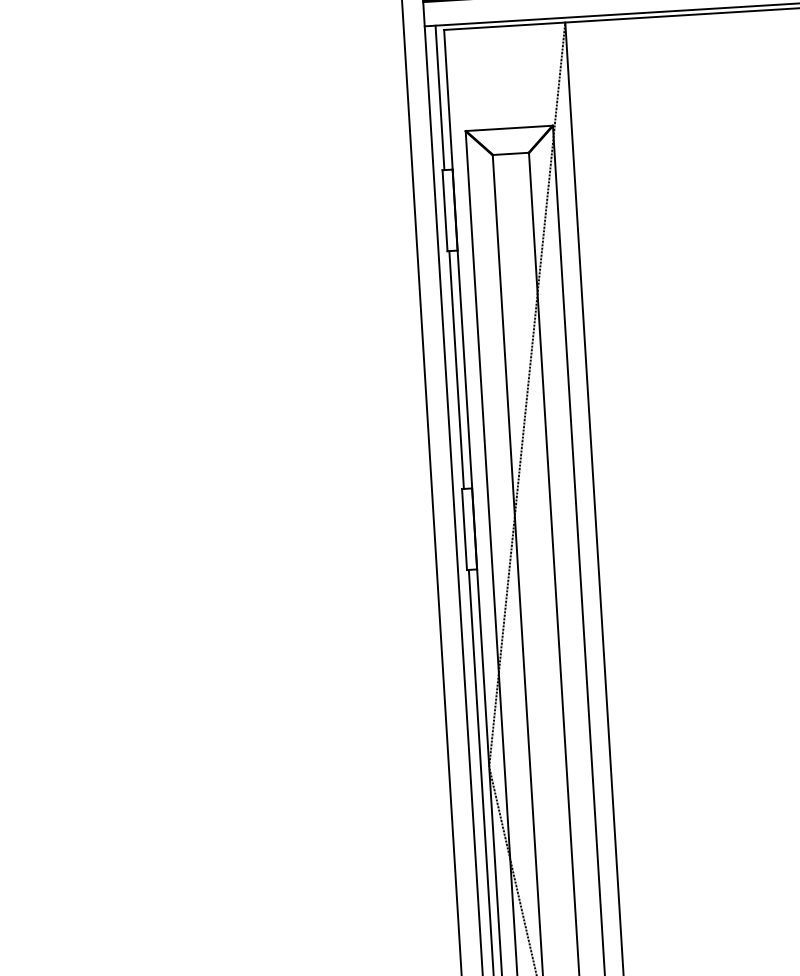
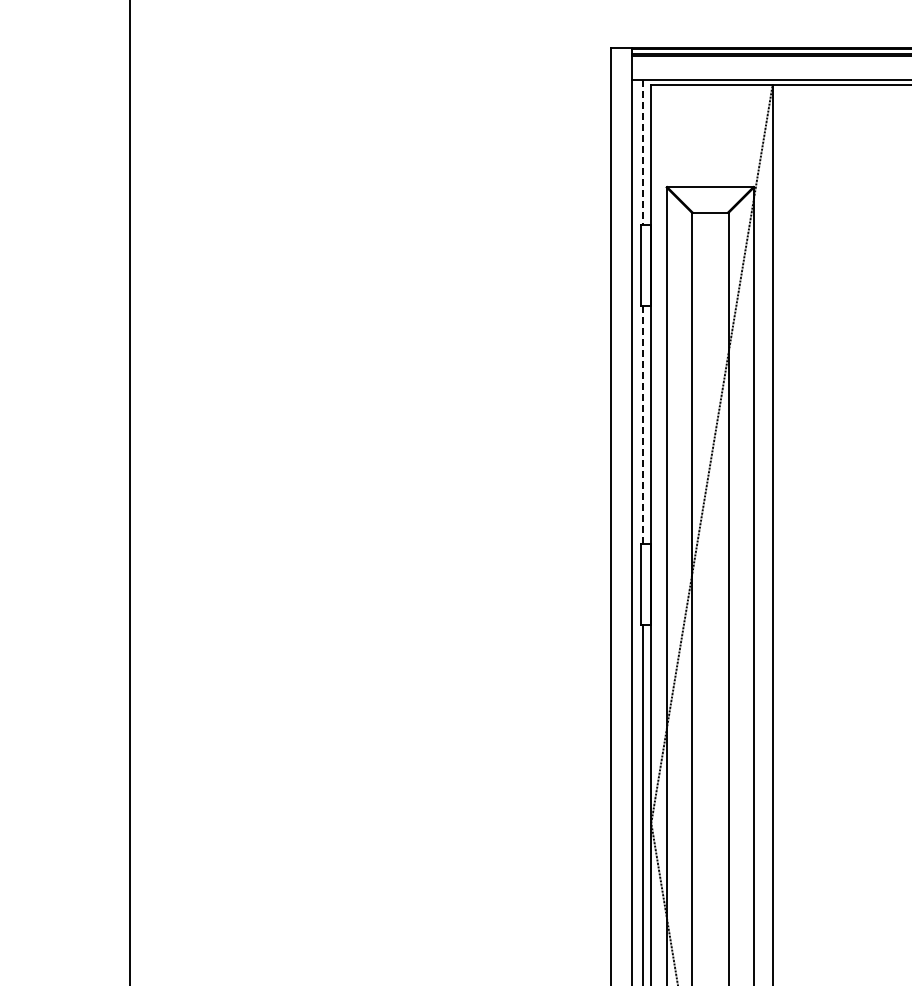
line: (440, 98) -> (643, 152), solid -> dashed
line: (457, 370) -> (643, 425), solid -> dashed

